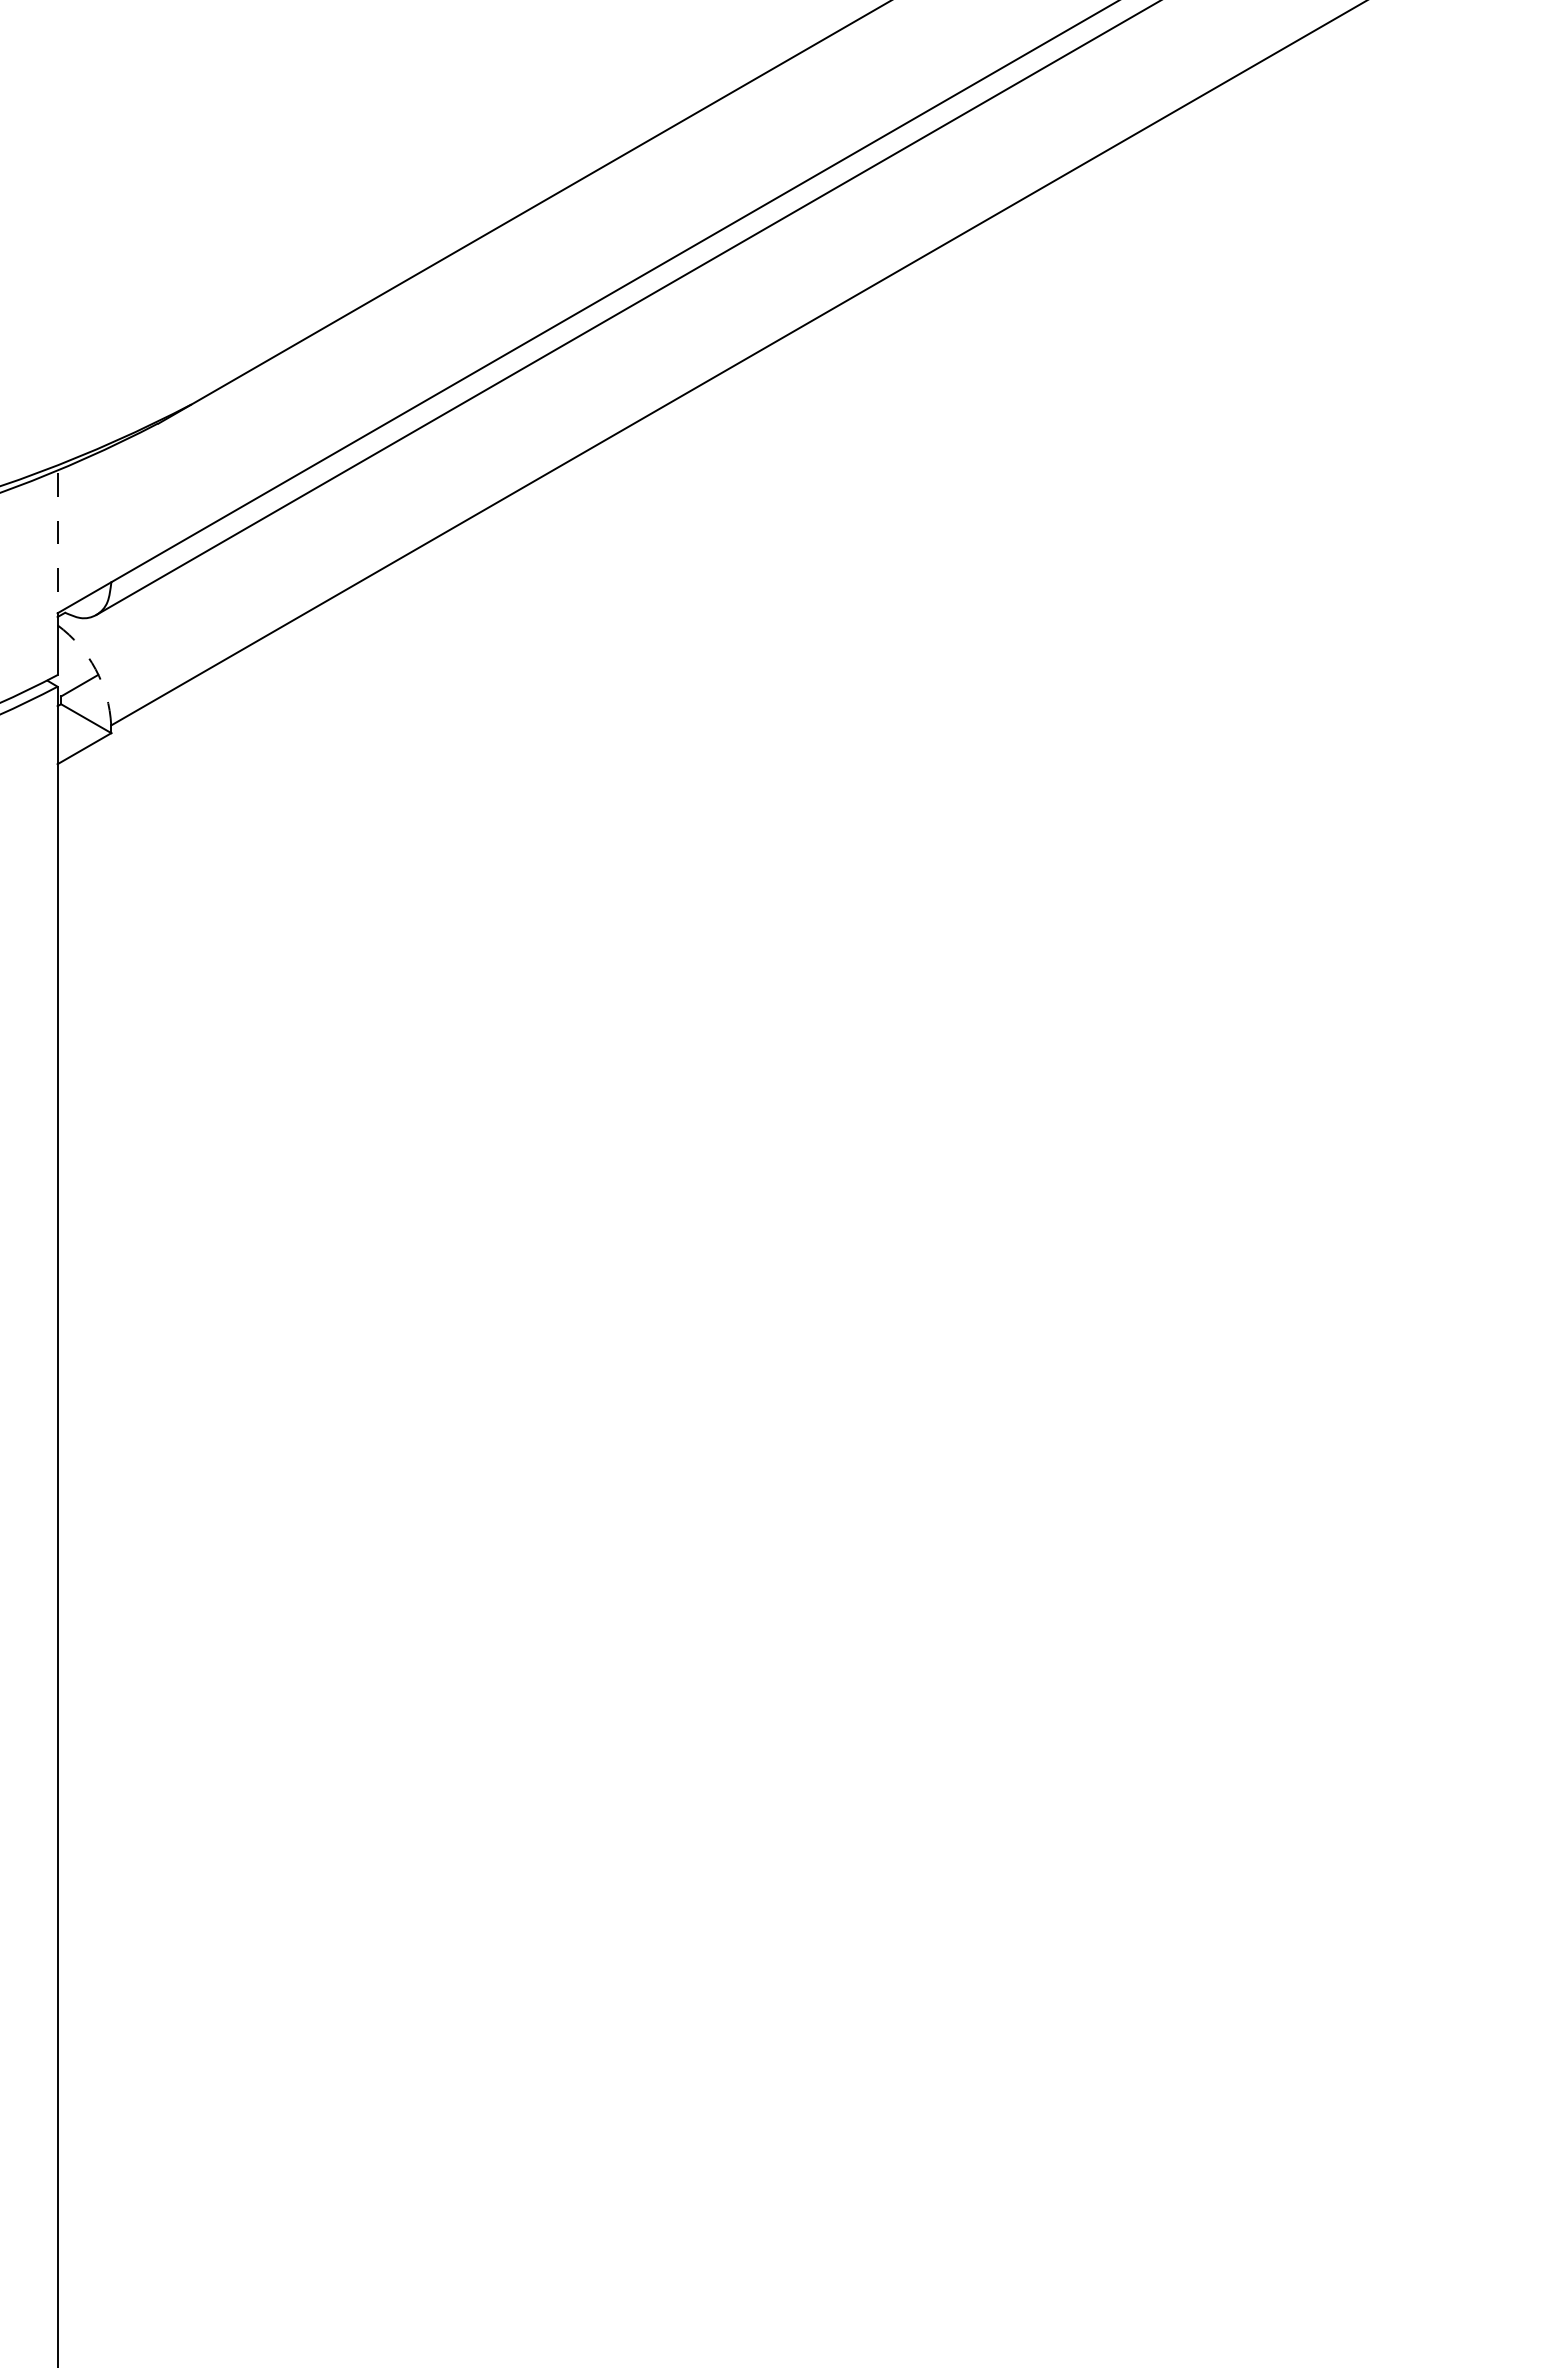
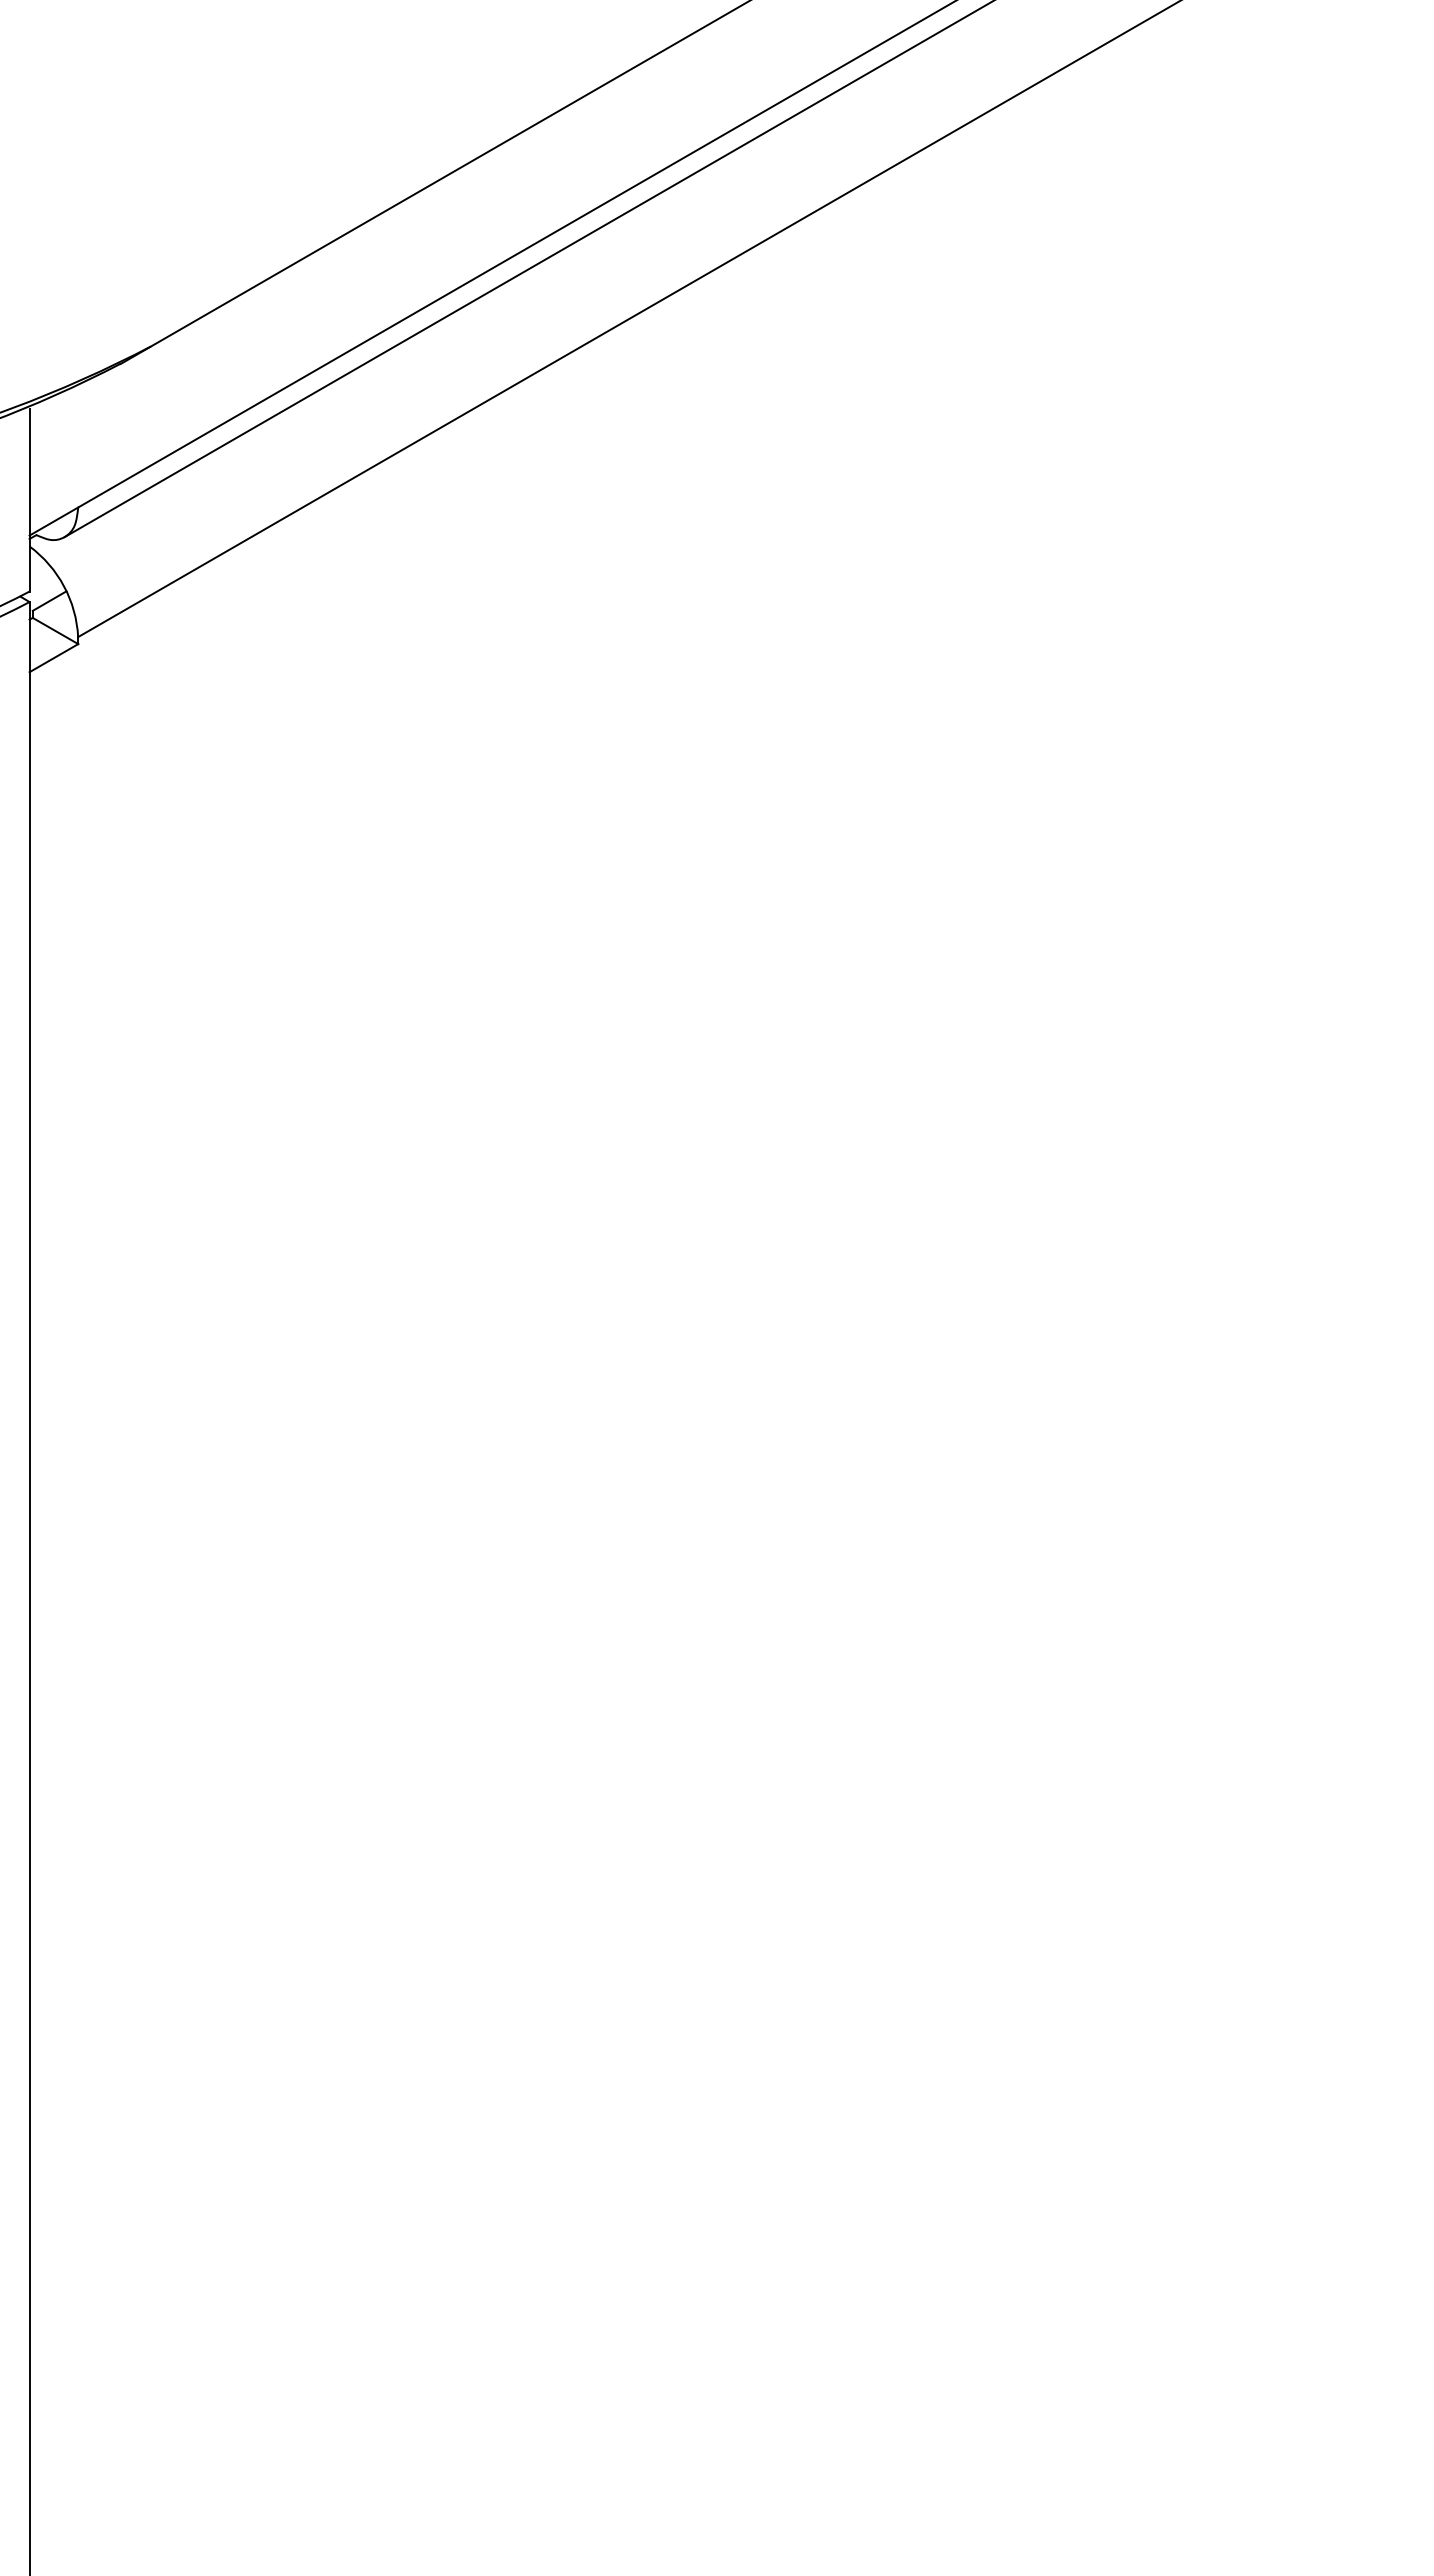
line: (57, 543) -> (29, 472), dashed -> solid
arc: (96, 669) -> (64, 586), dashed -> solid

